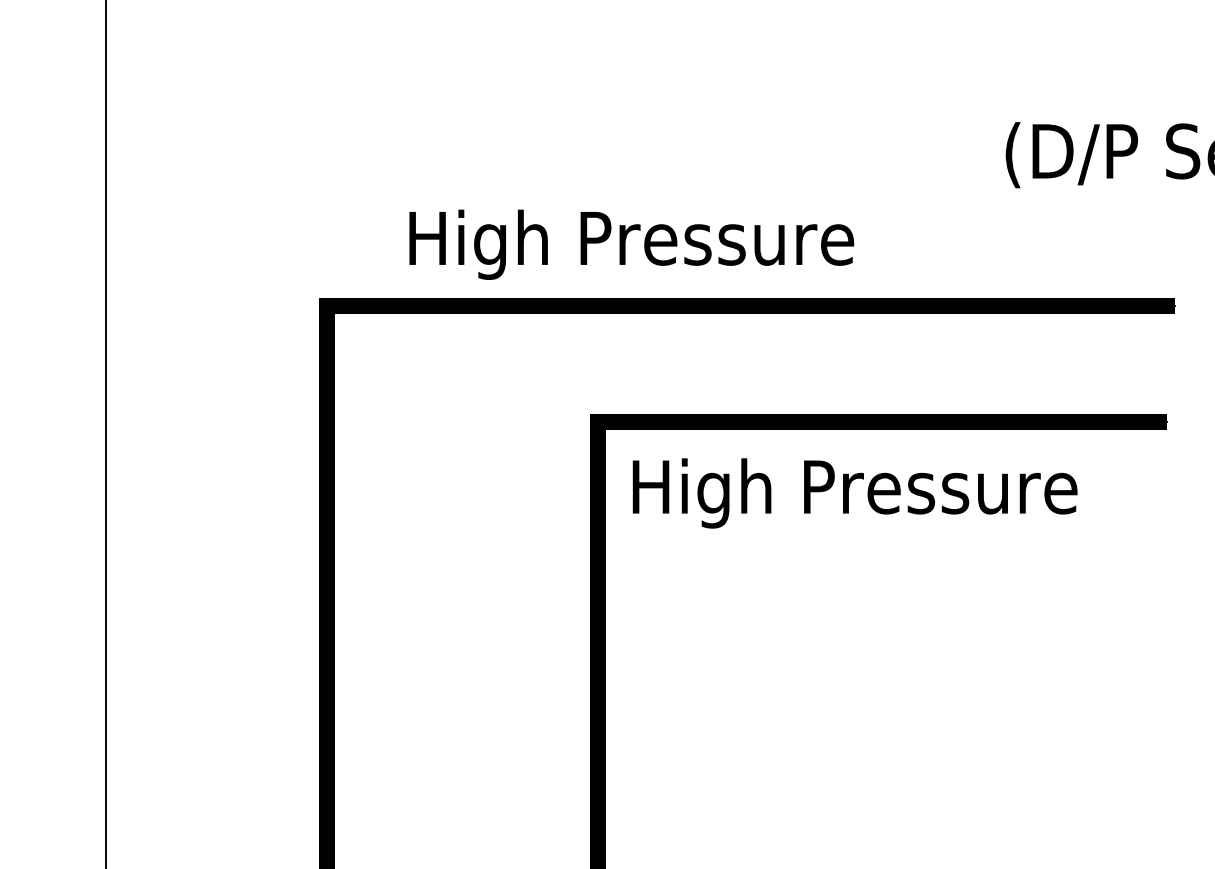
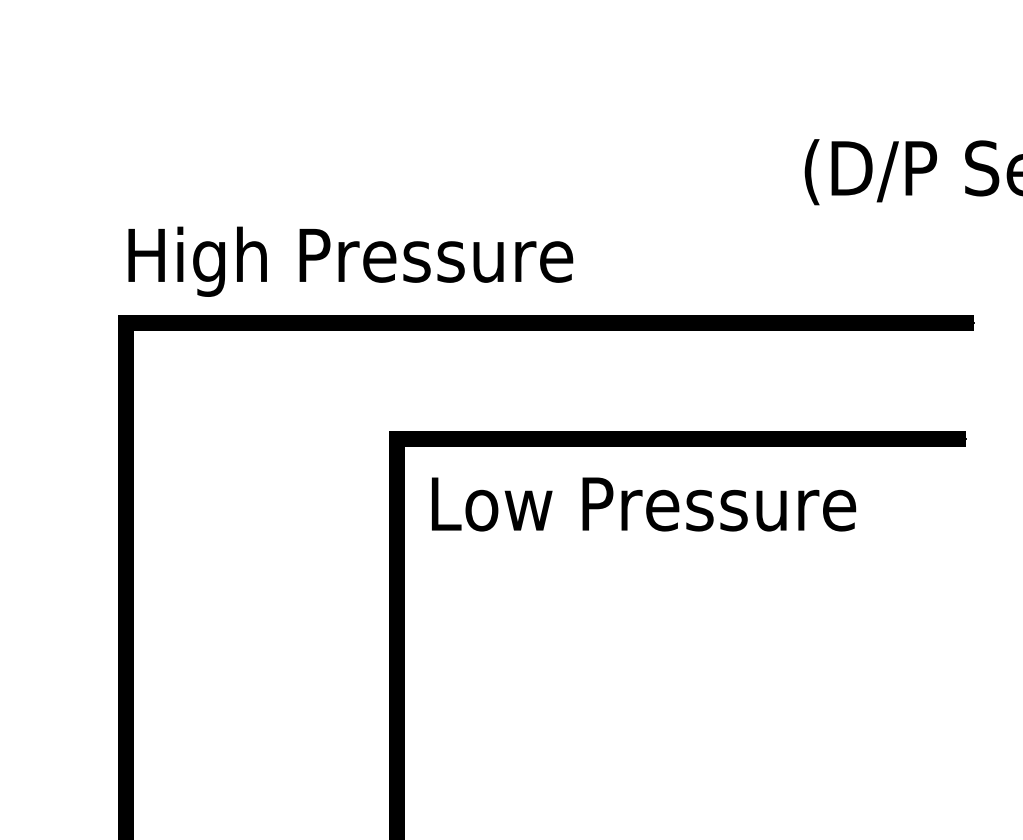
text: (631, 244) -> (350, 261), moved
text: (858, 493) -> (657, 510), High Pressure -> Low Pressure

